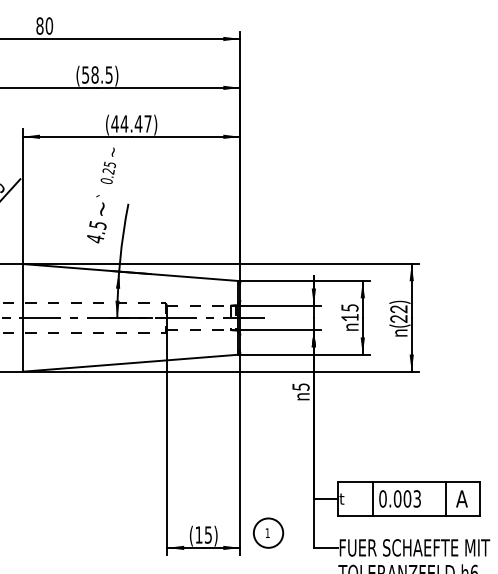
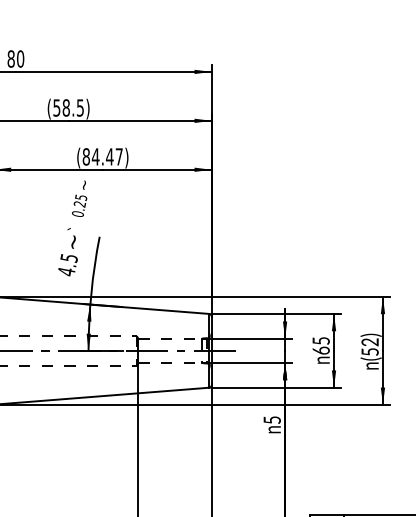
text: (114, 123) -> (85, 156), (44.47) -> (84.47)
text: (349, 317) -> (320, 350), 15 -> 65
text: (398, 318) -> (369, 351), (22) -> (52)

